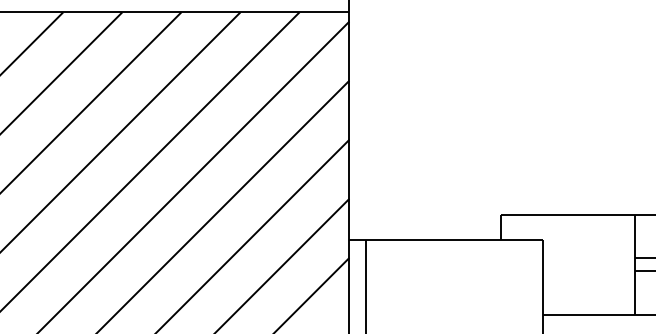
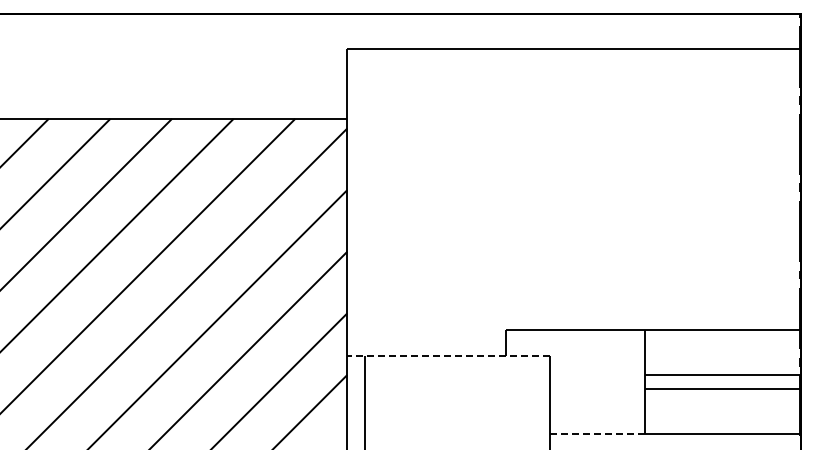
line: (445, 240) -> (447, 356), solid -> dashed
line: (589, 314) -> (597, 434), solid -> dashed

